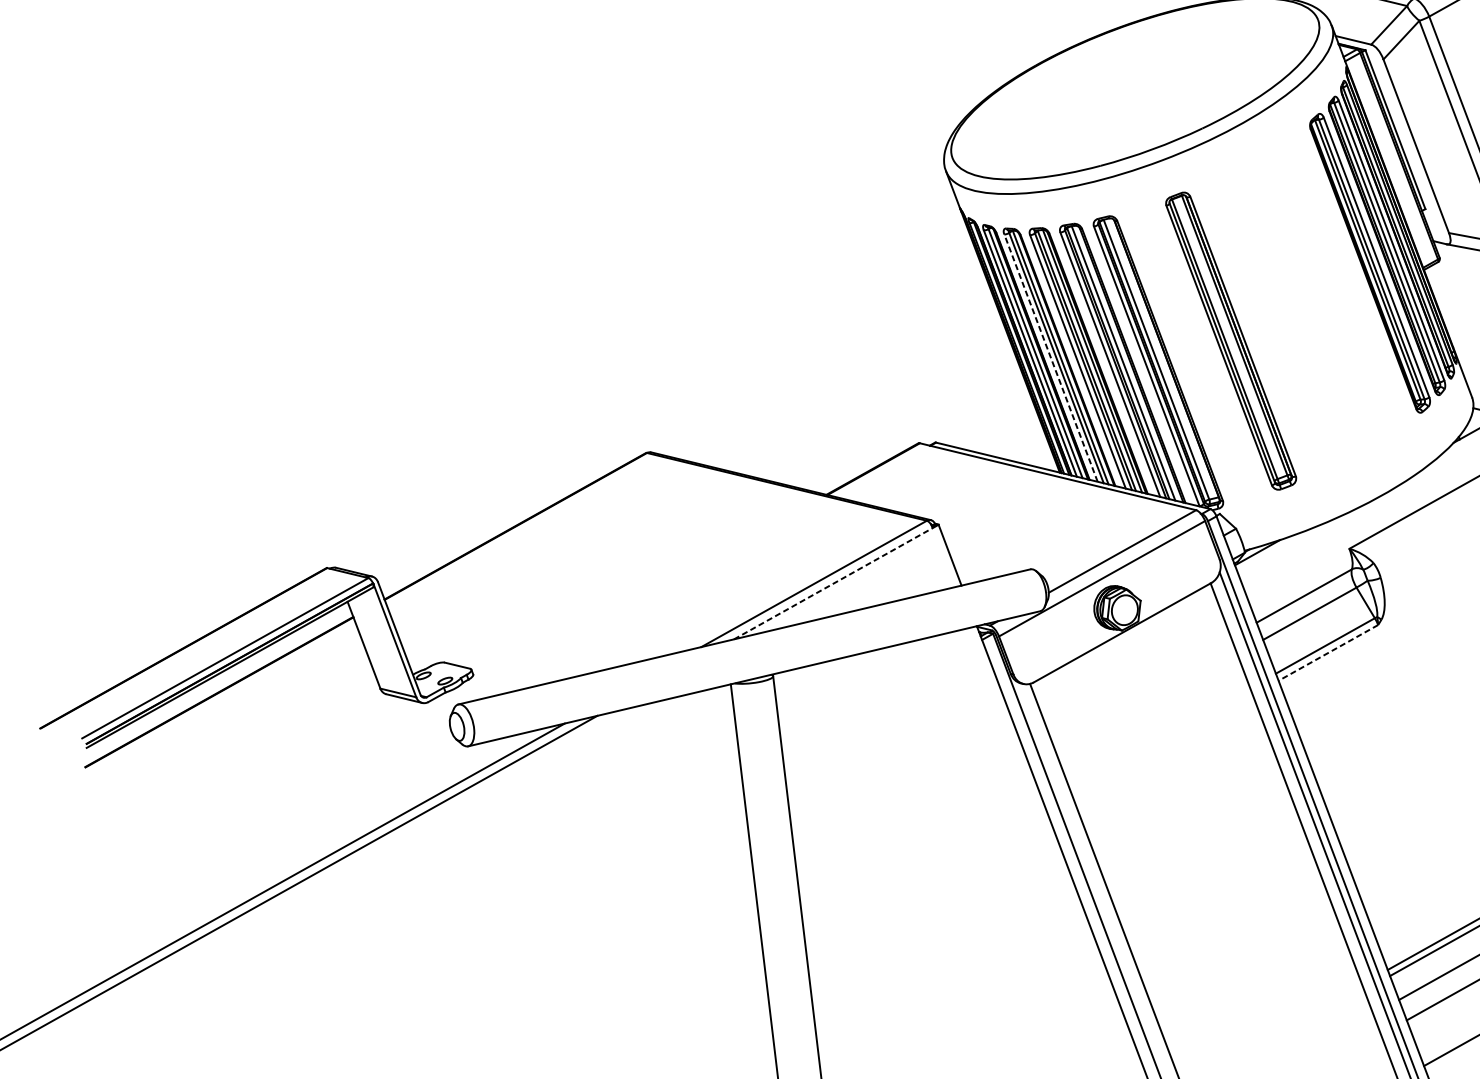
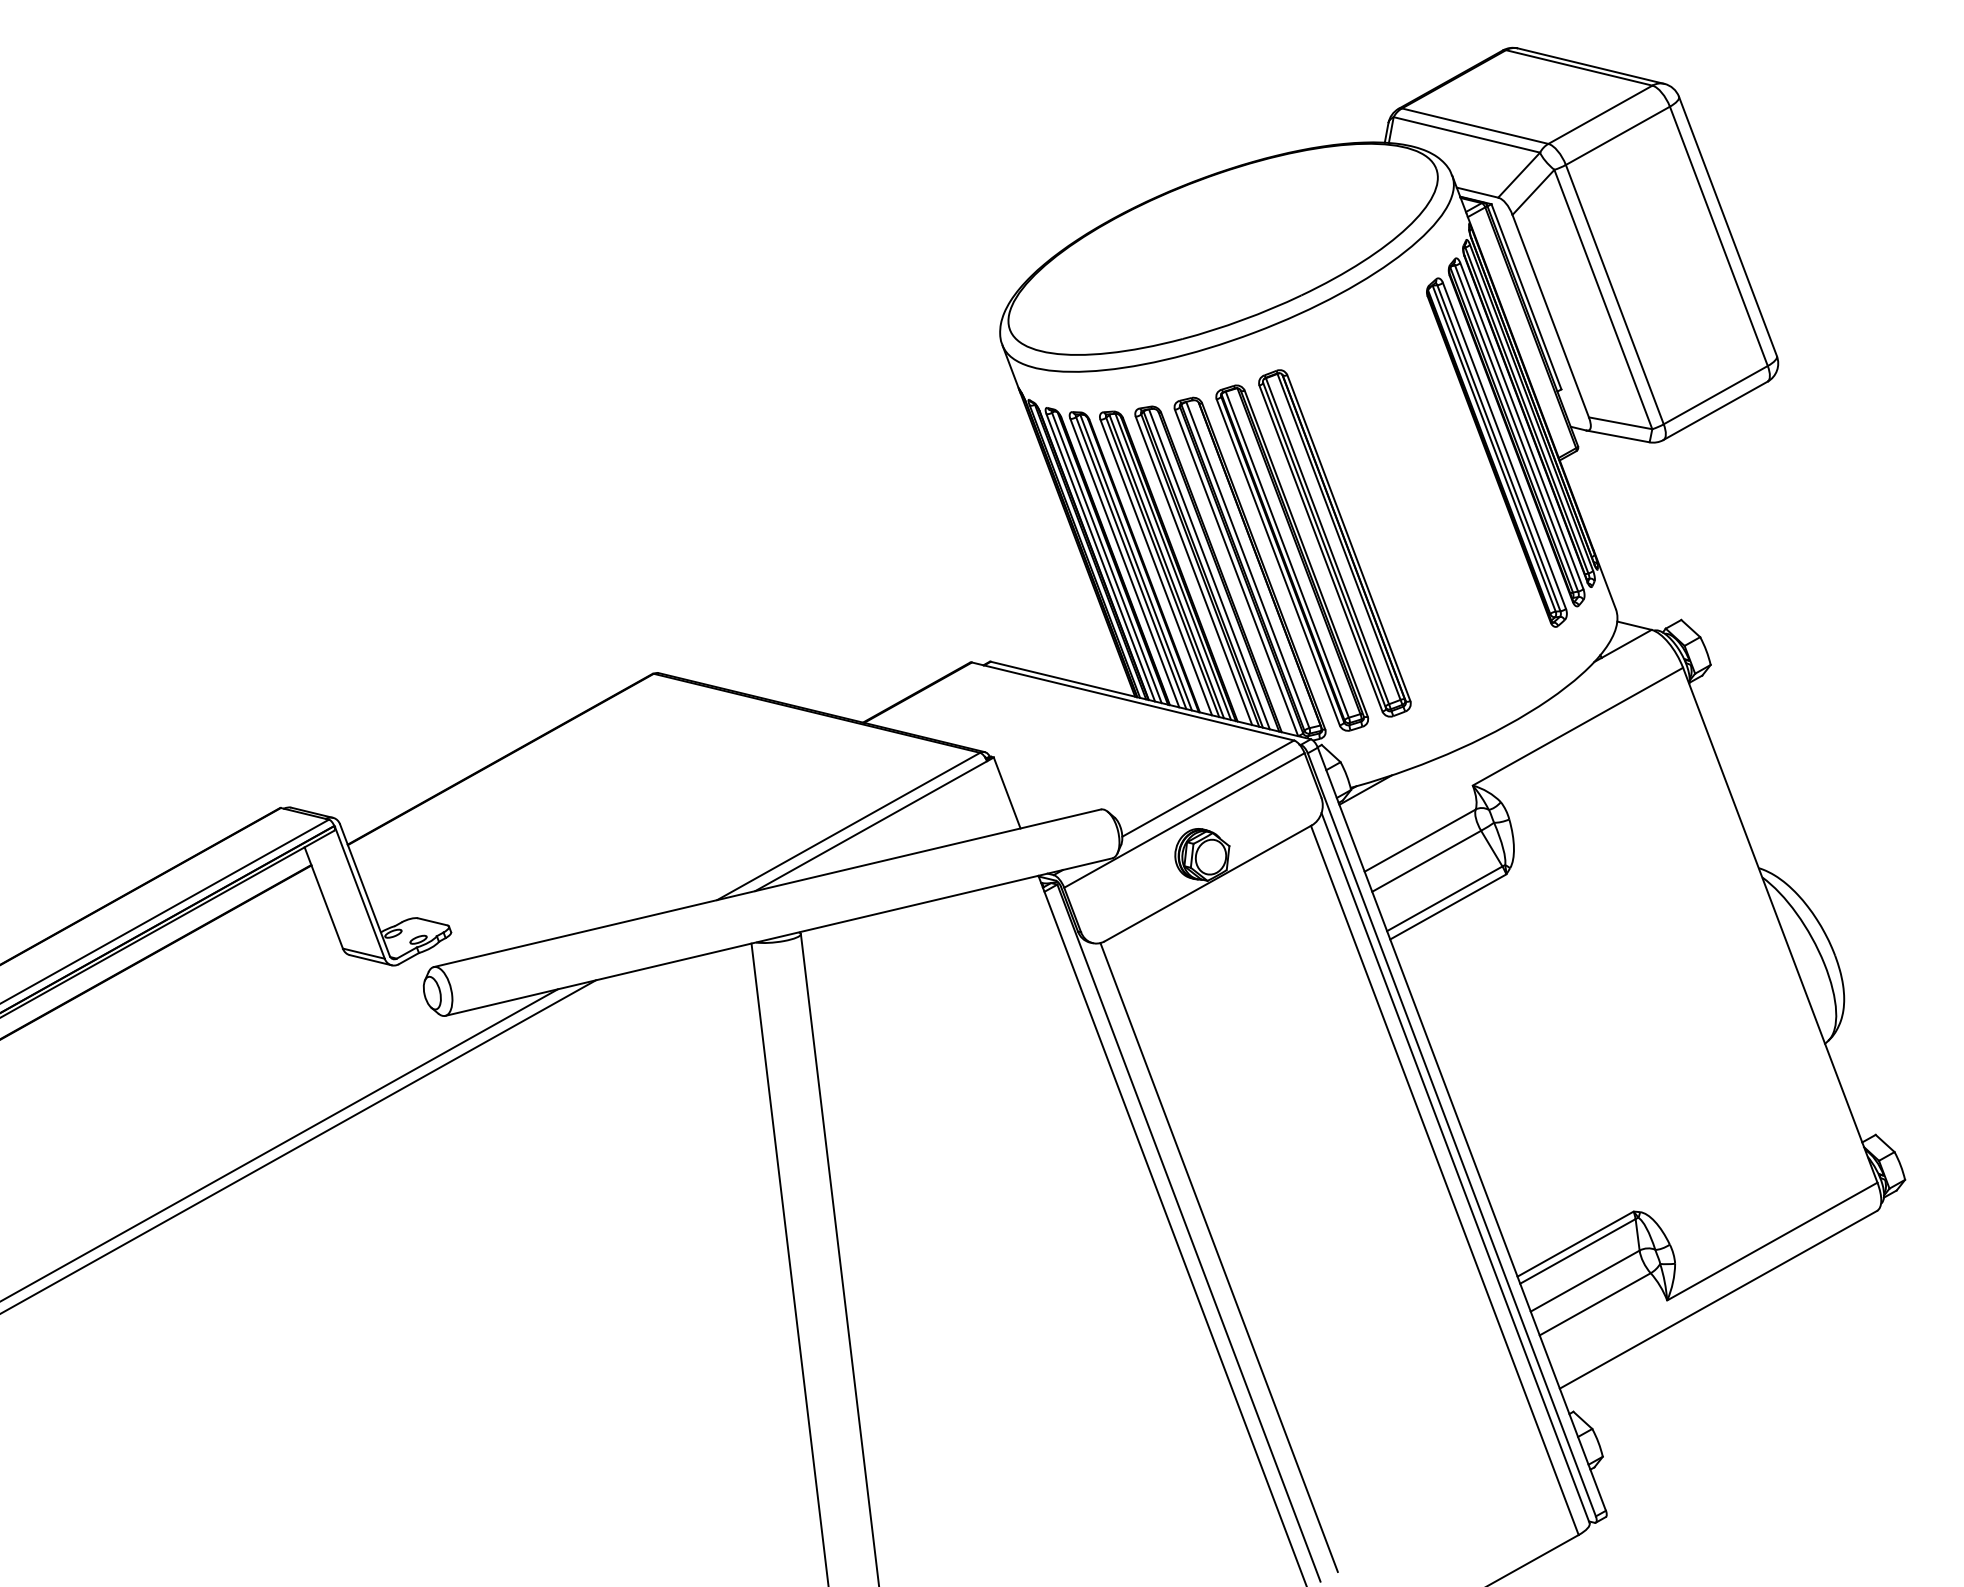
part: (1194, 353) -> (1292, 557), added
line: (1050, 357) -> (1124, 562), dashed -> solid
line: (833, 583) -> (871, 826), dashed -> solid
line: (1328, 652) -> (1448, 906), dashed -> solid

